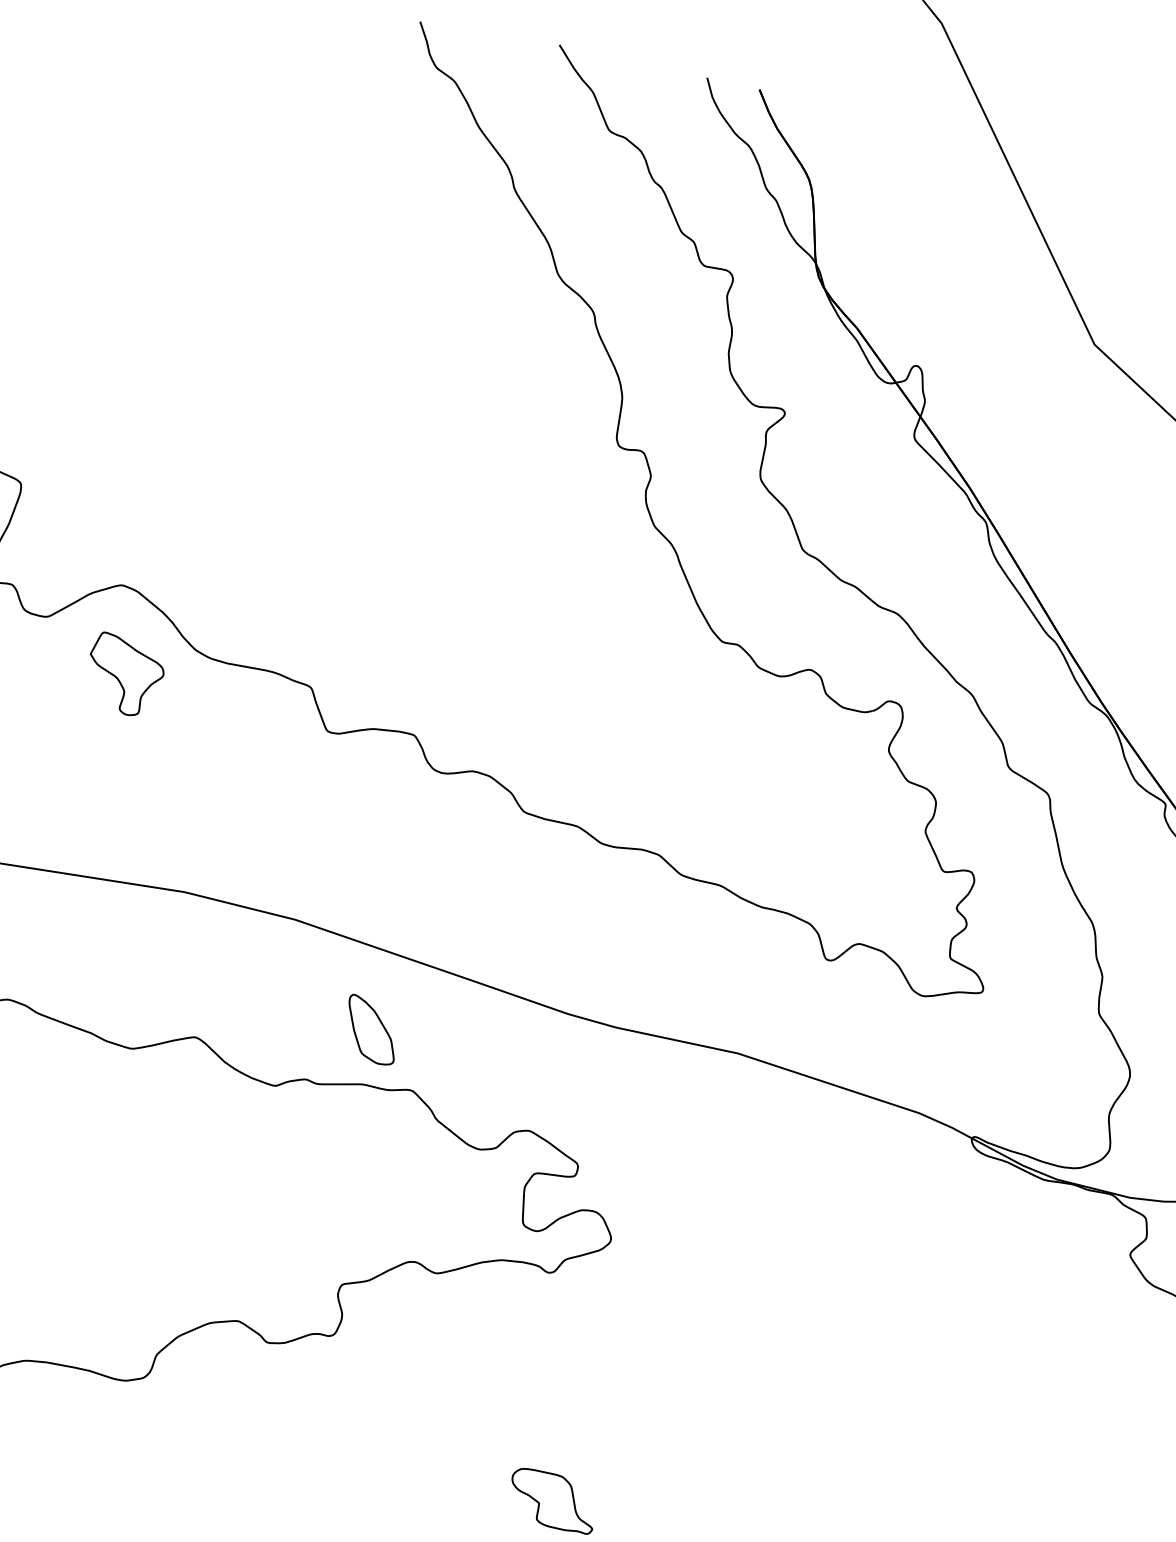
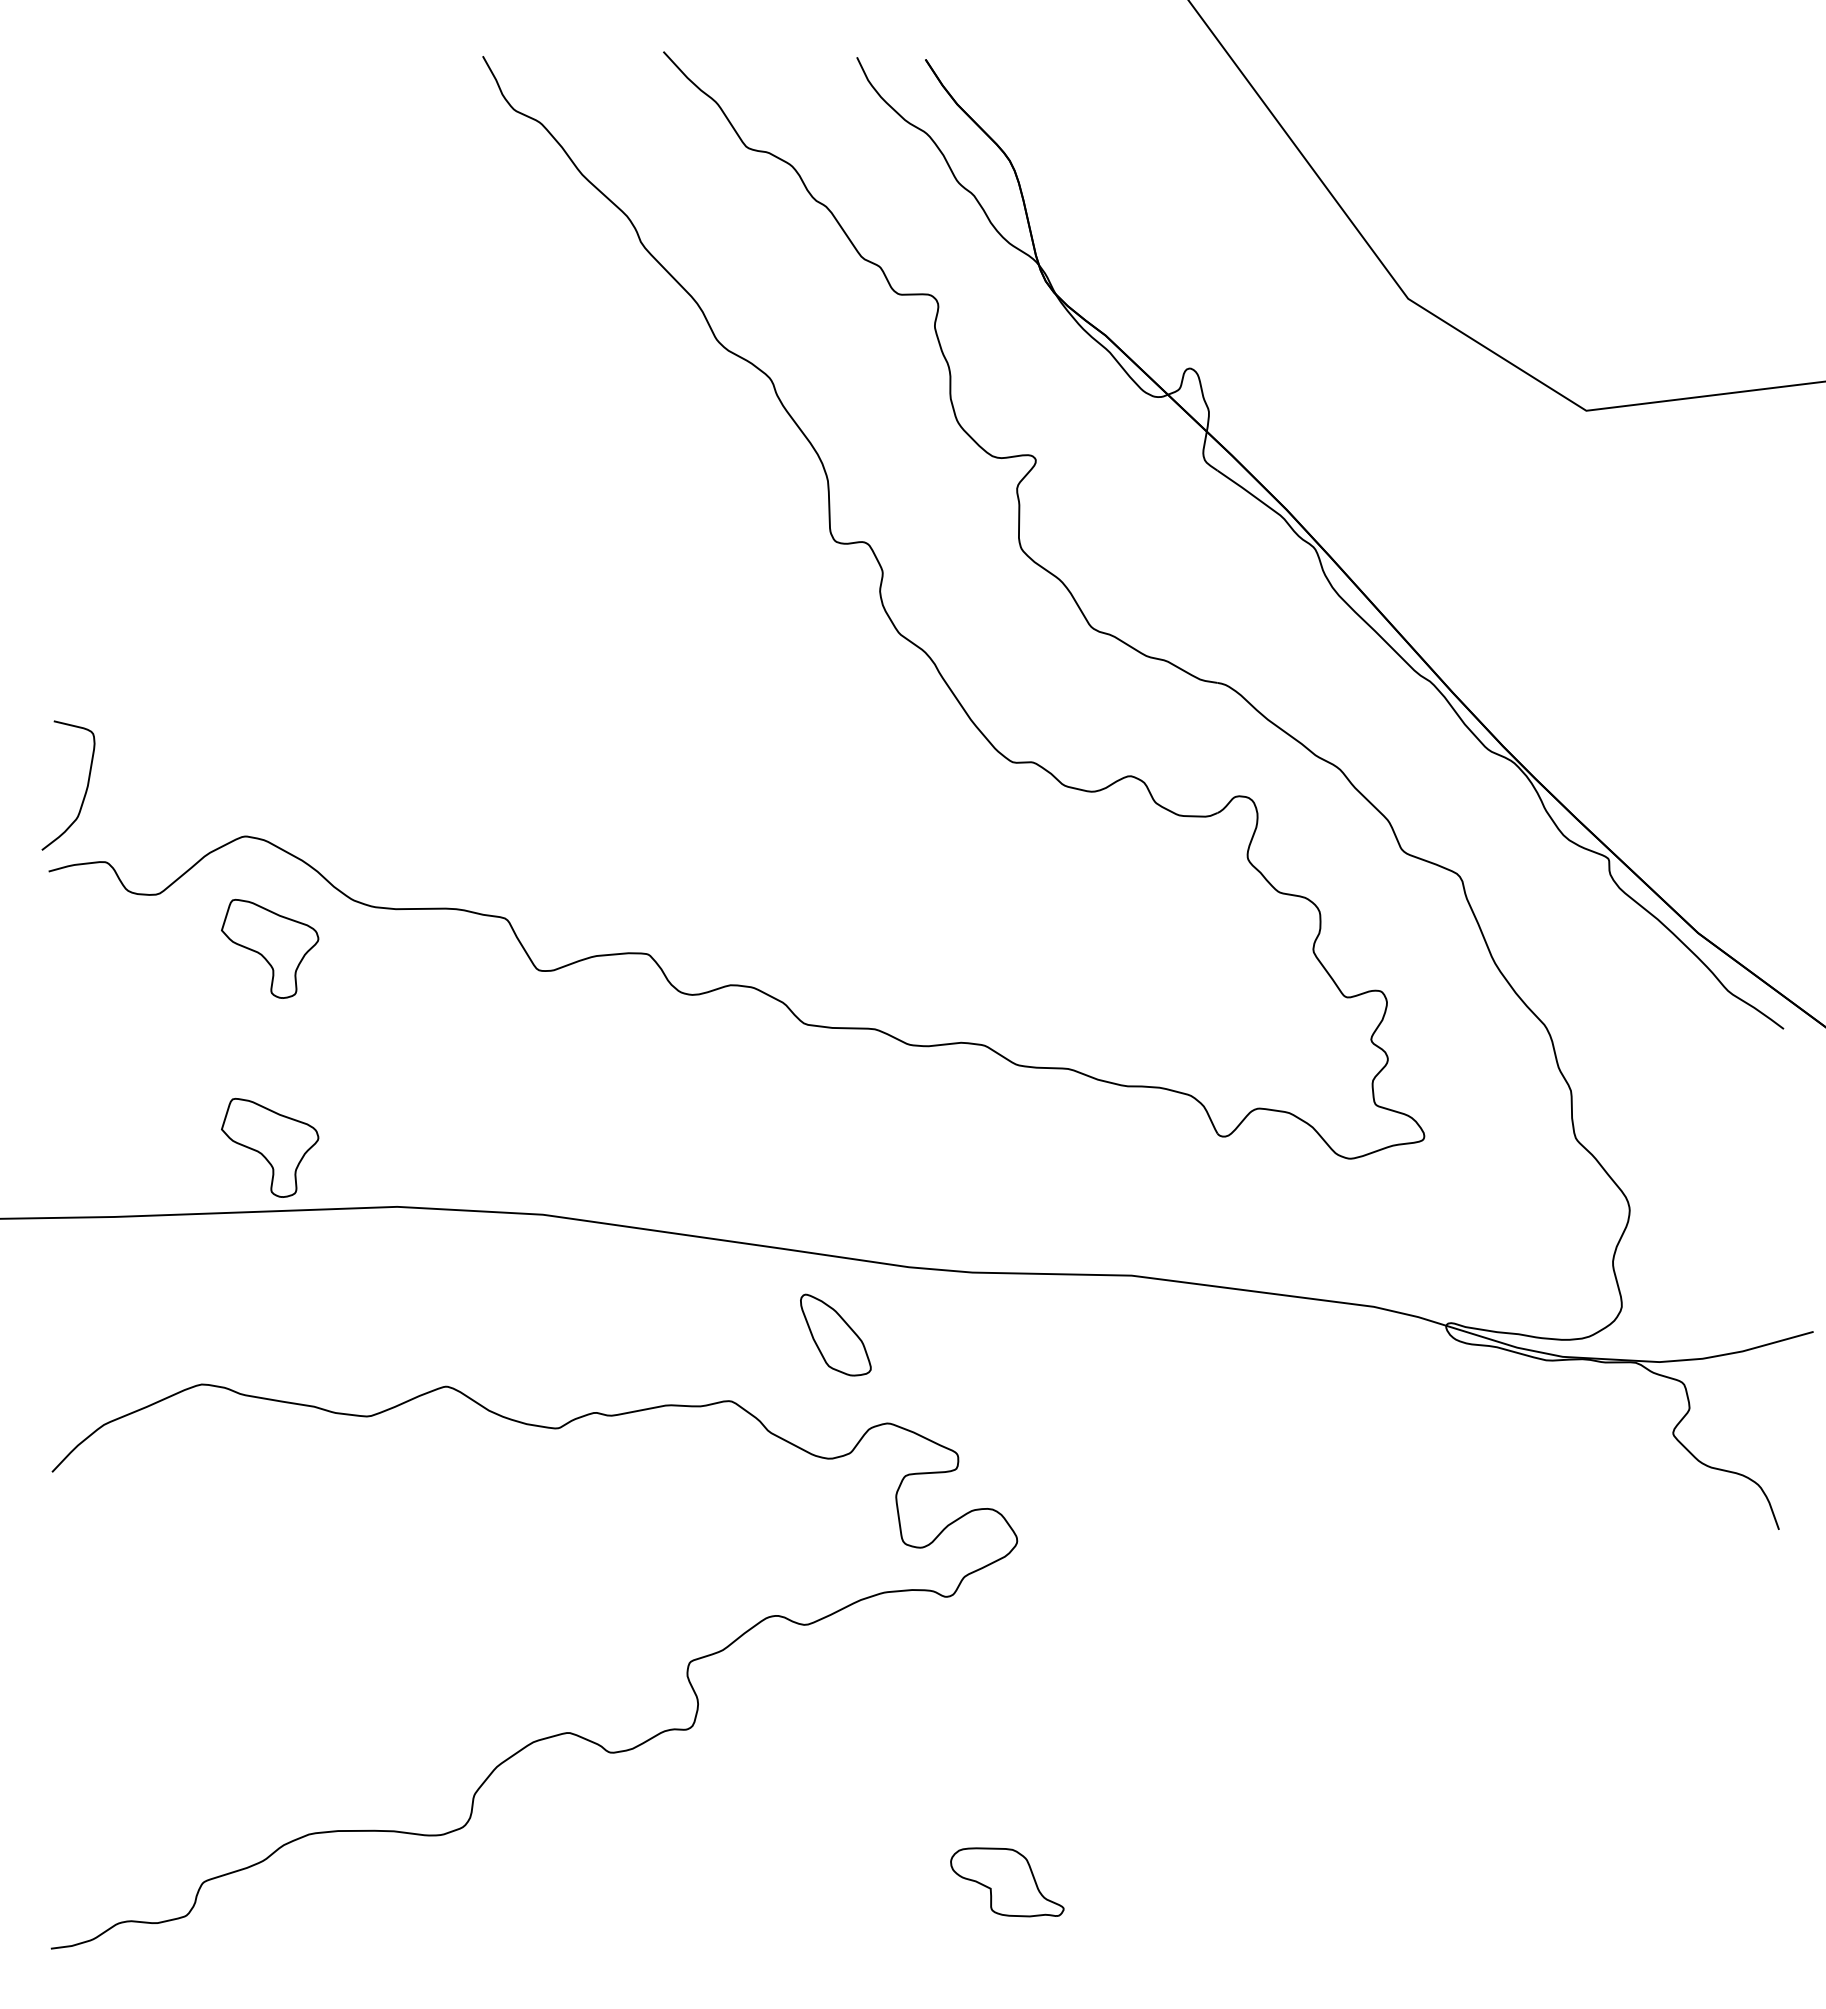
part: (95, 827) -> (270, 1147), added
part: (371, 1029) -> (835, 1334), moved

